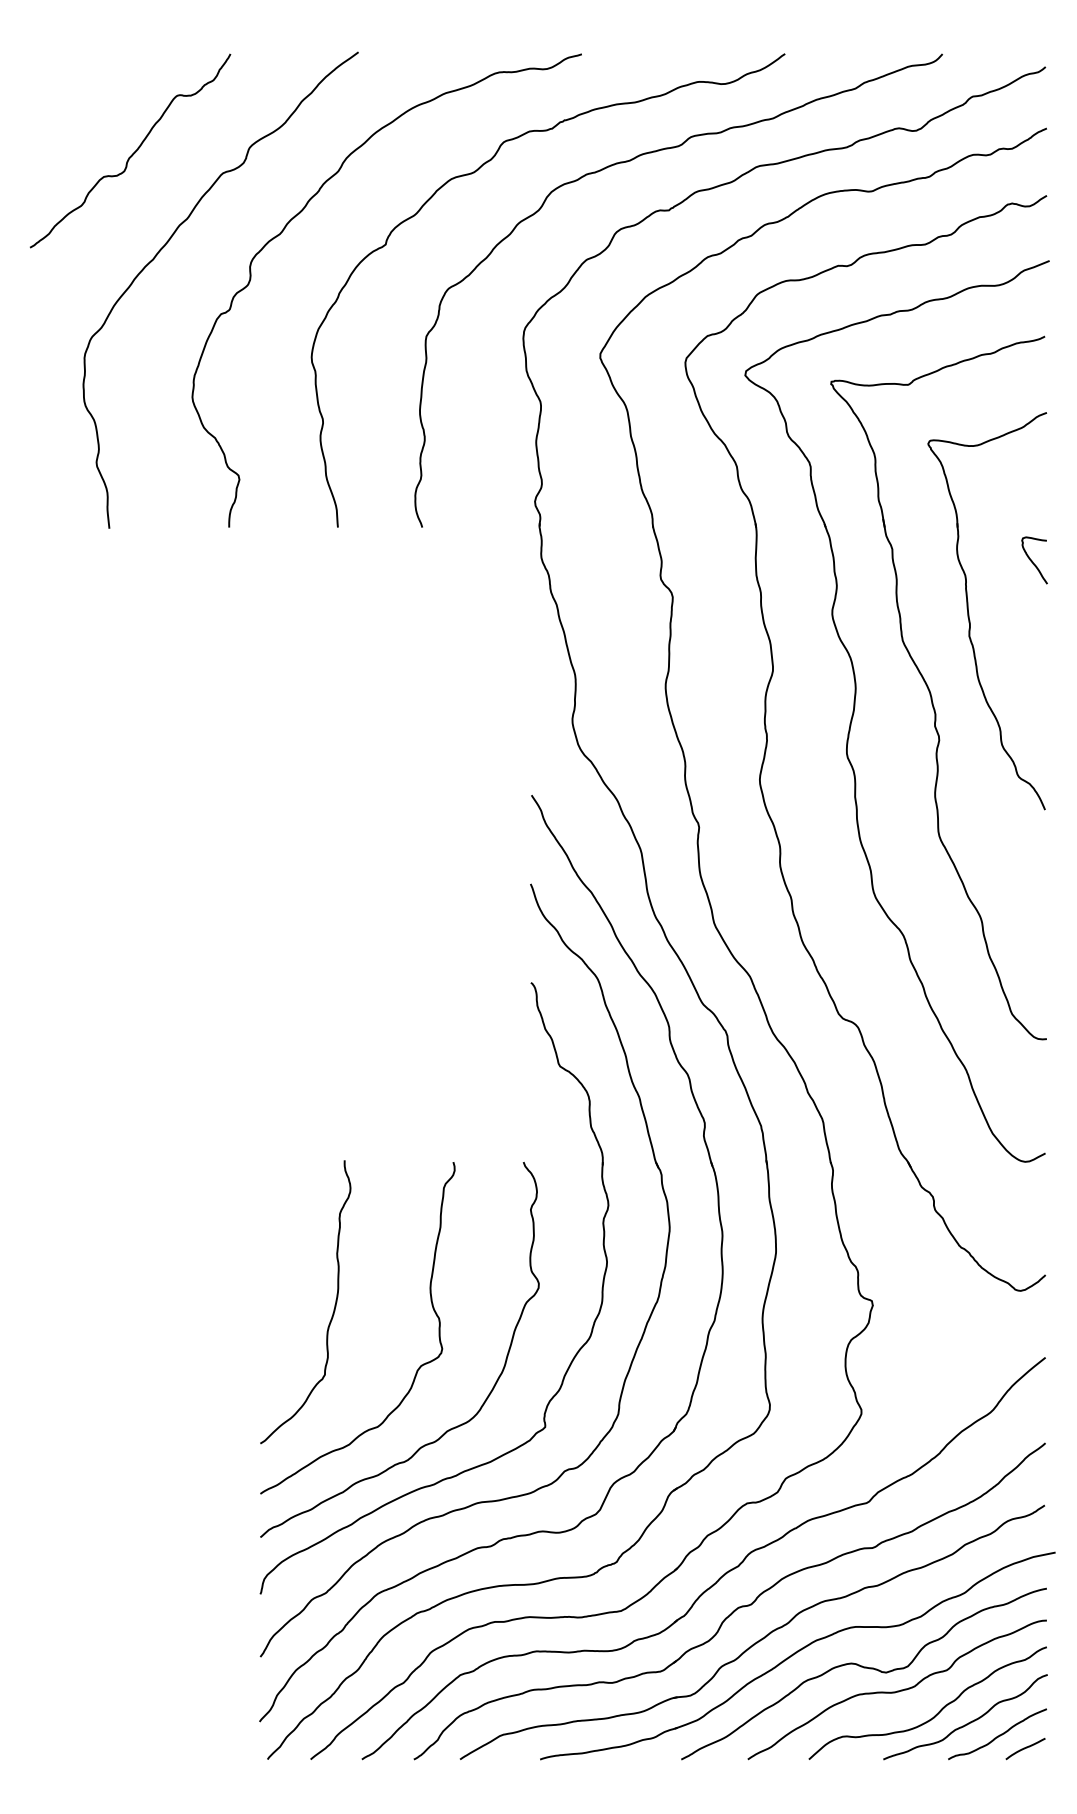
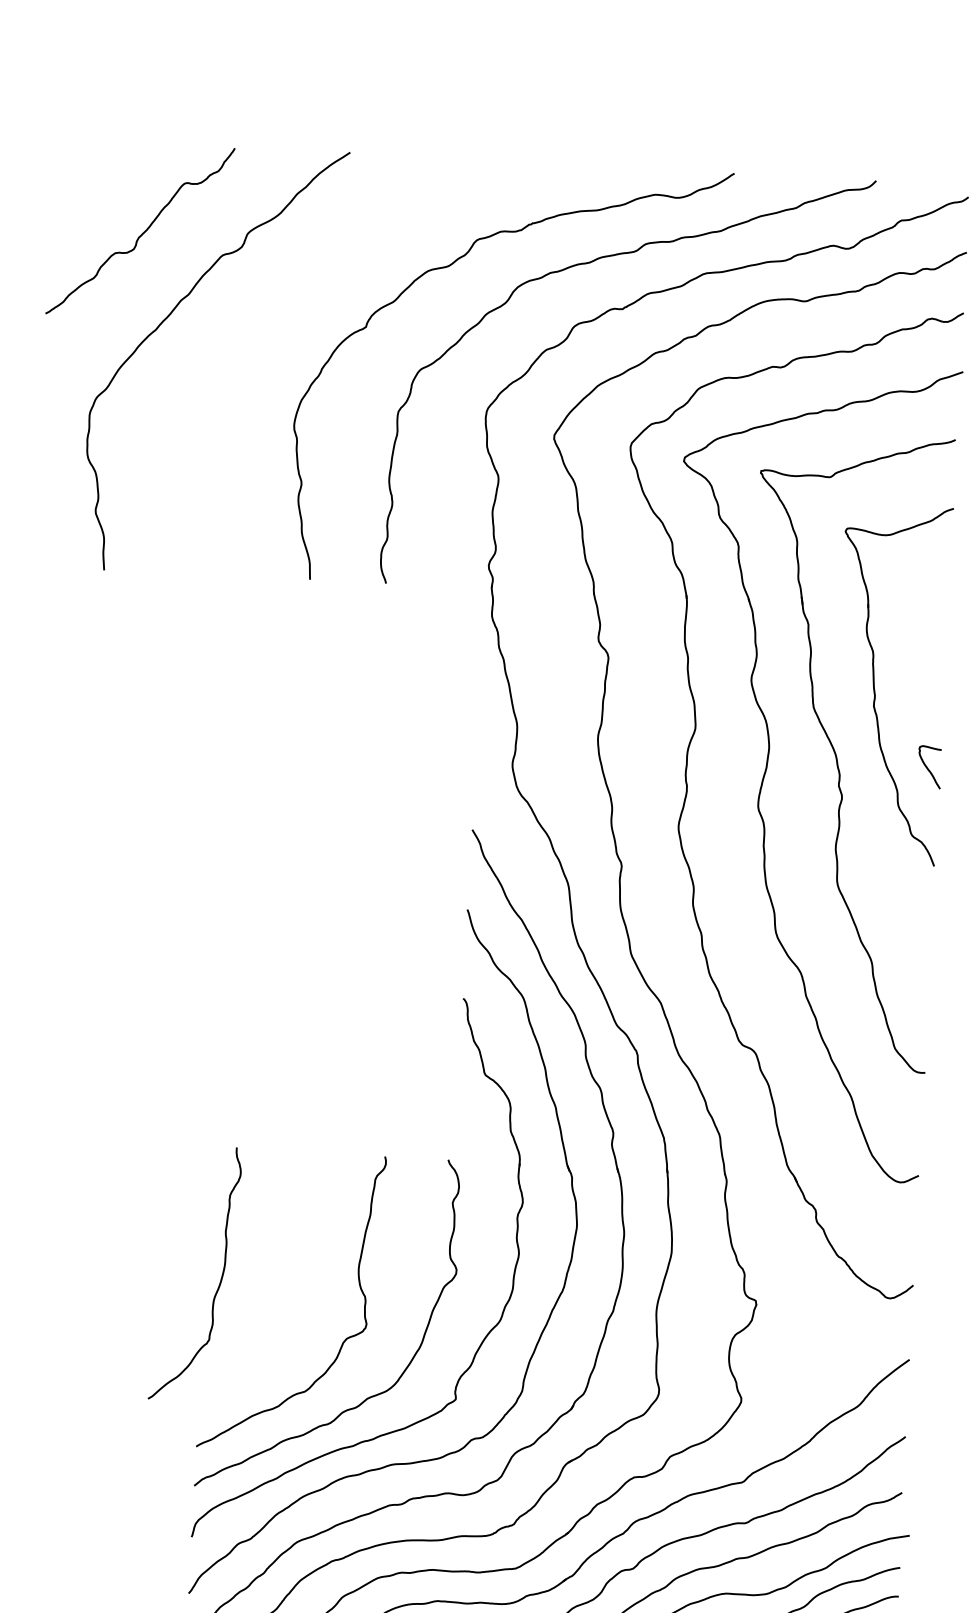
curve: (304, 209) -> (294, 291), removed
curve: (1033, 561) -> (928, 768), moved
curve: (333, 1309) -> (219, 1281), moved

